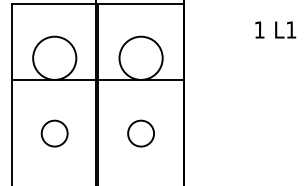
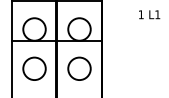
circle: (54, 133) -> (34, 68), size x1.67
circle: (141, 133) -> (79, 68), size x1.67

